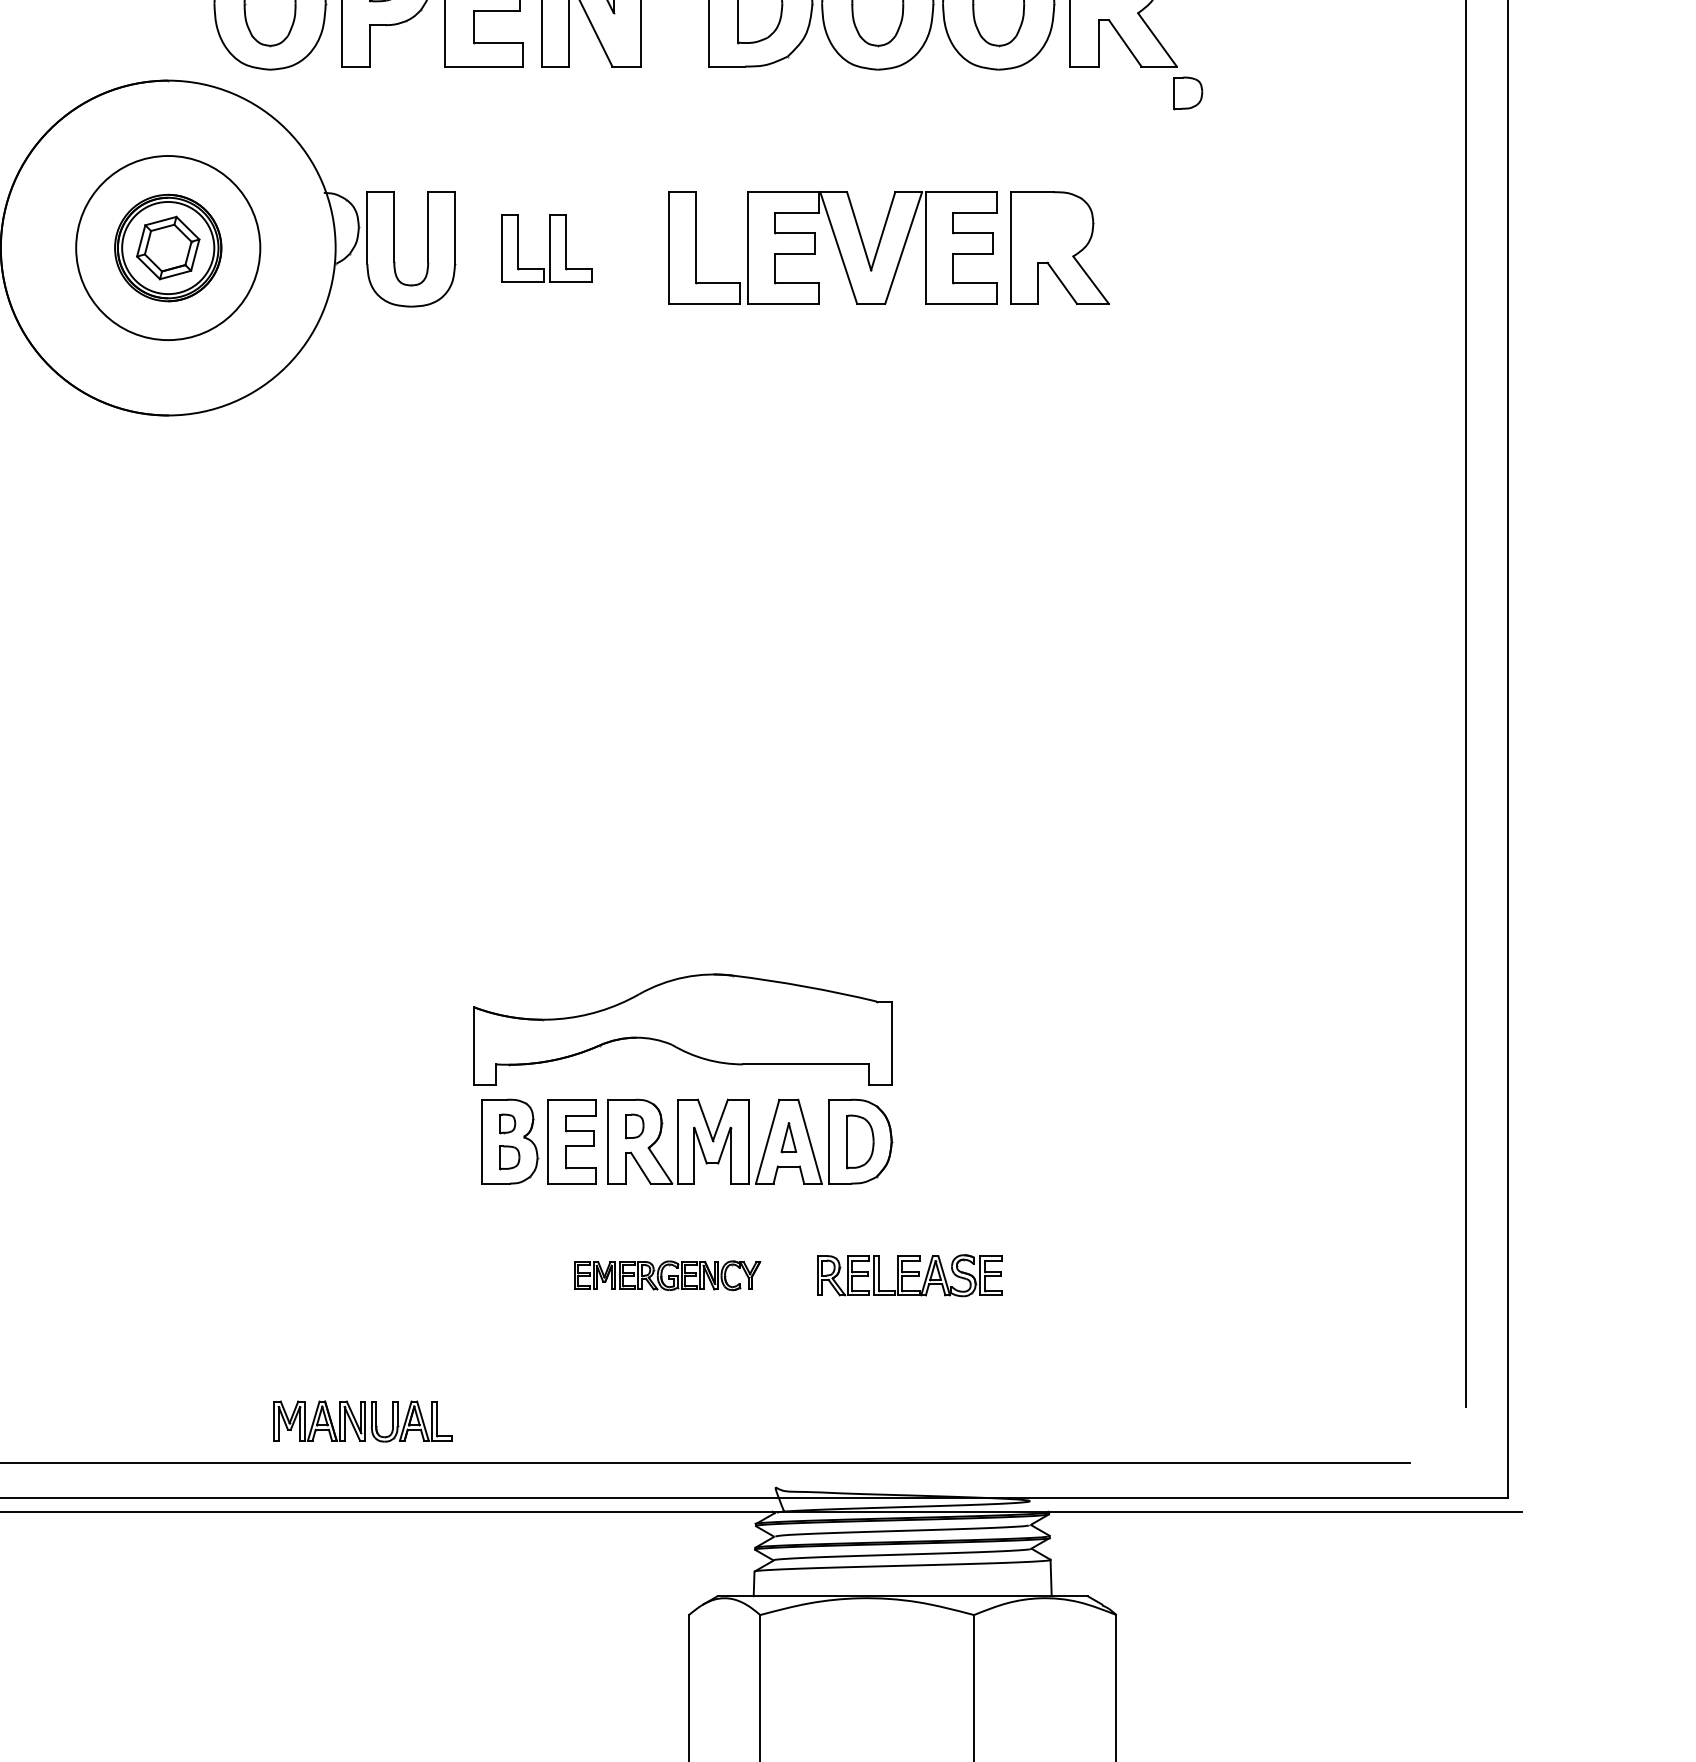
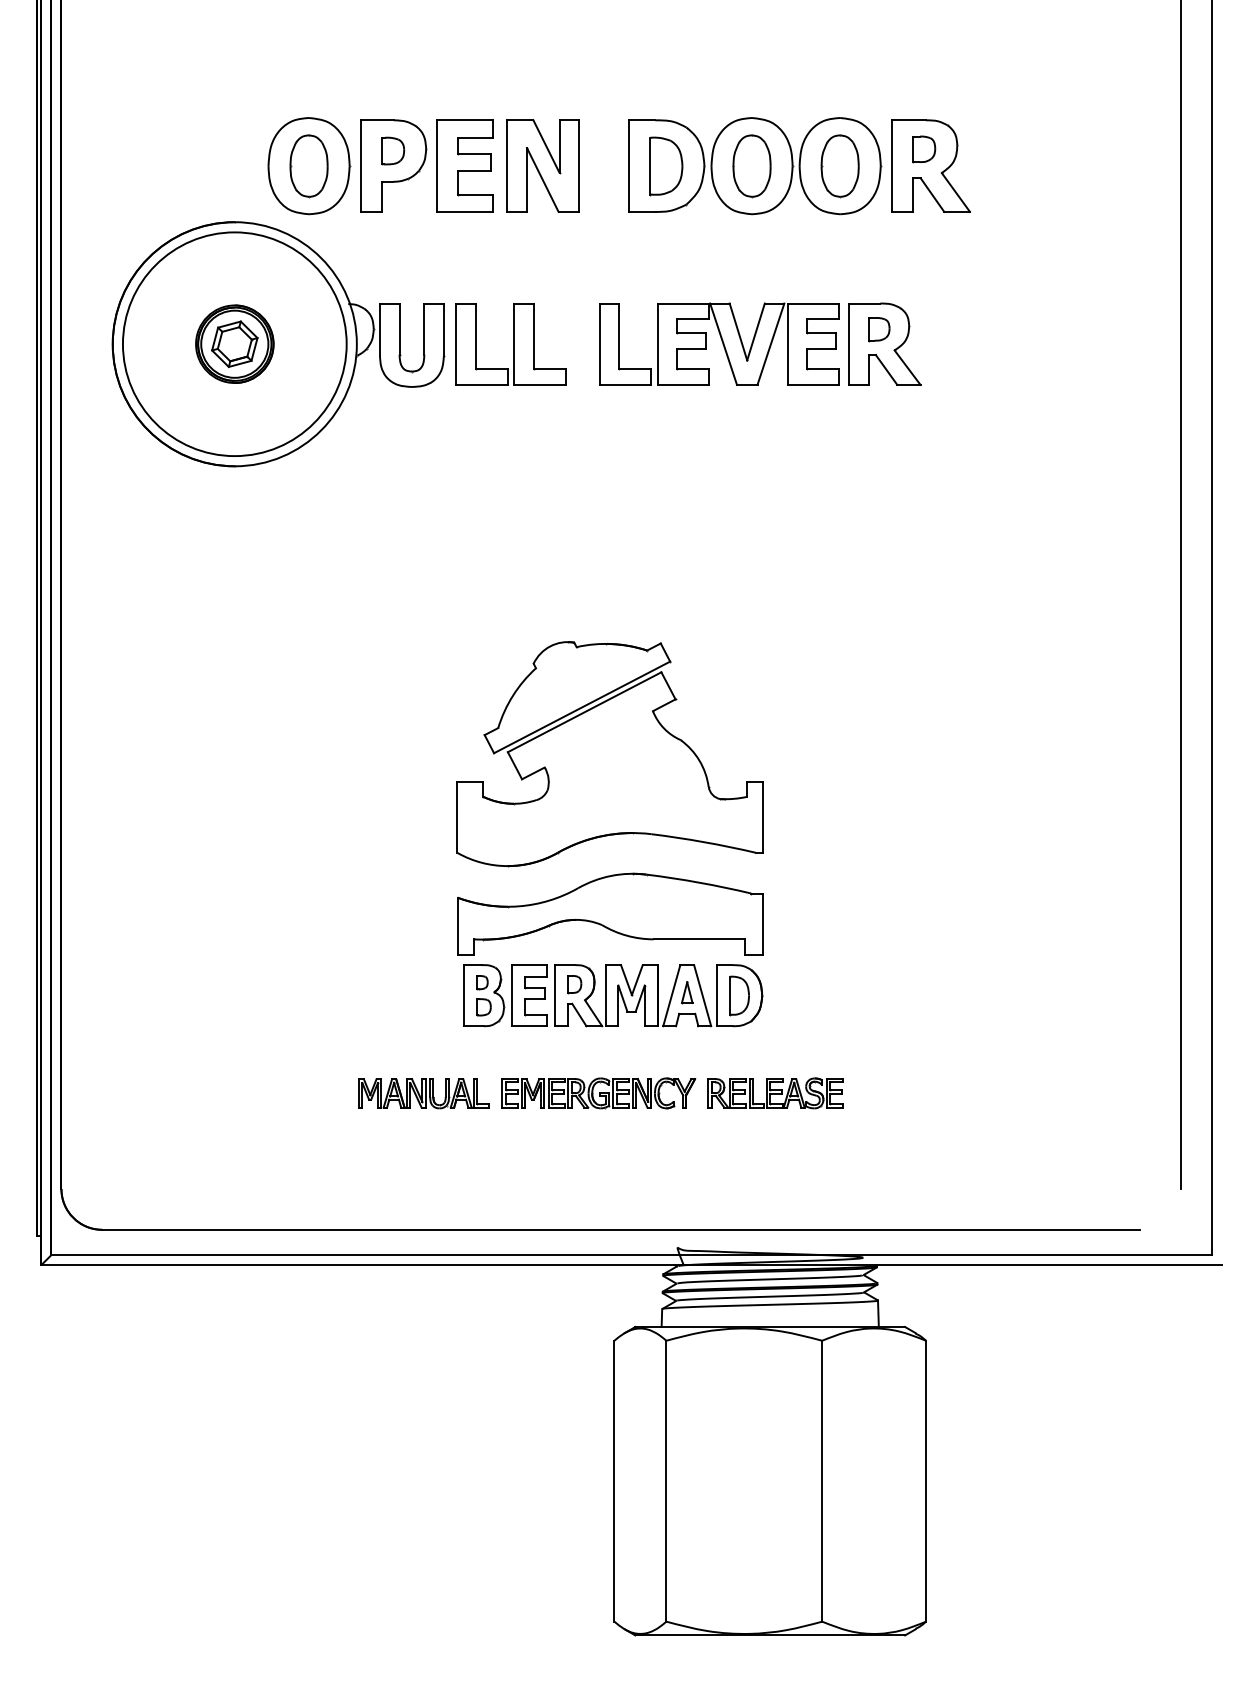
part: (1188, 93) -> (879, 329), moved
circle: (167, 248) -> (234, 344), size x1.67
part: (546, 248) -> (510, 344), size x1.67
part: (682, 810) -> (609, 754), added
part: (667, 1275) -> (598, 1093), size x1.43
part: (362, 1421) -> (423, 1093), moved

